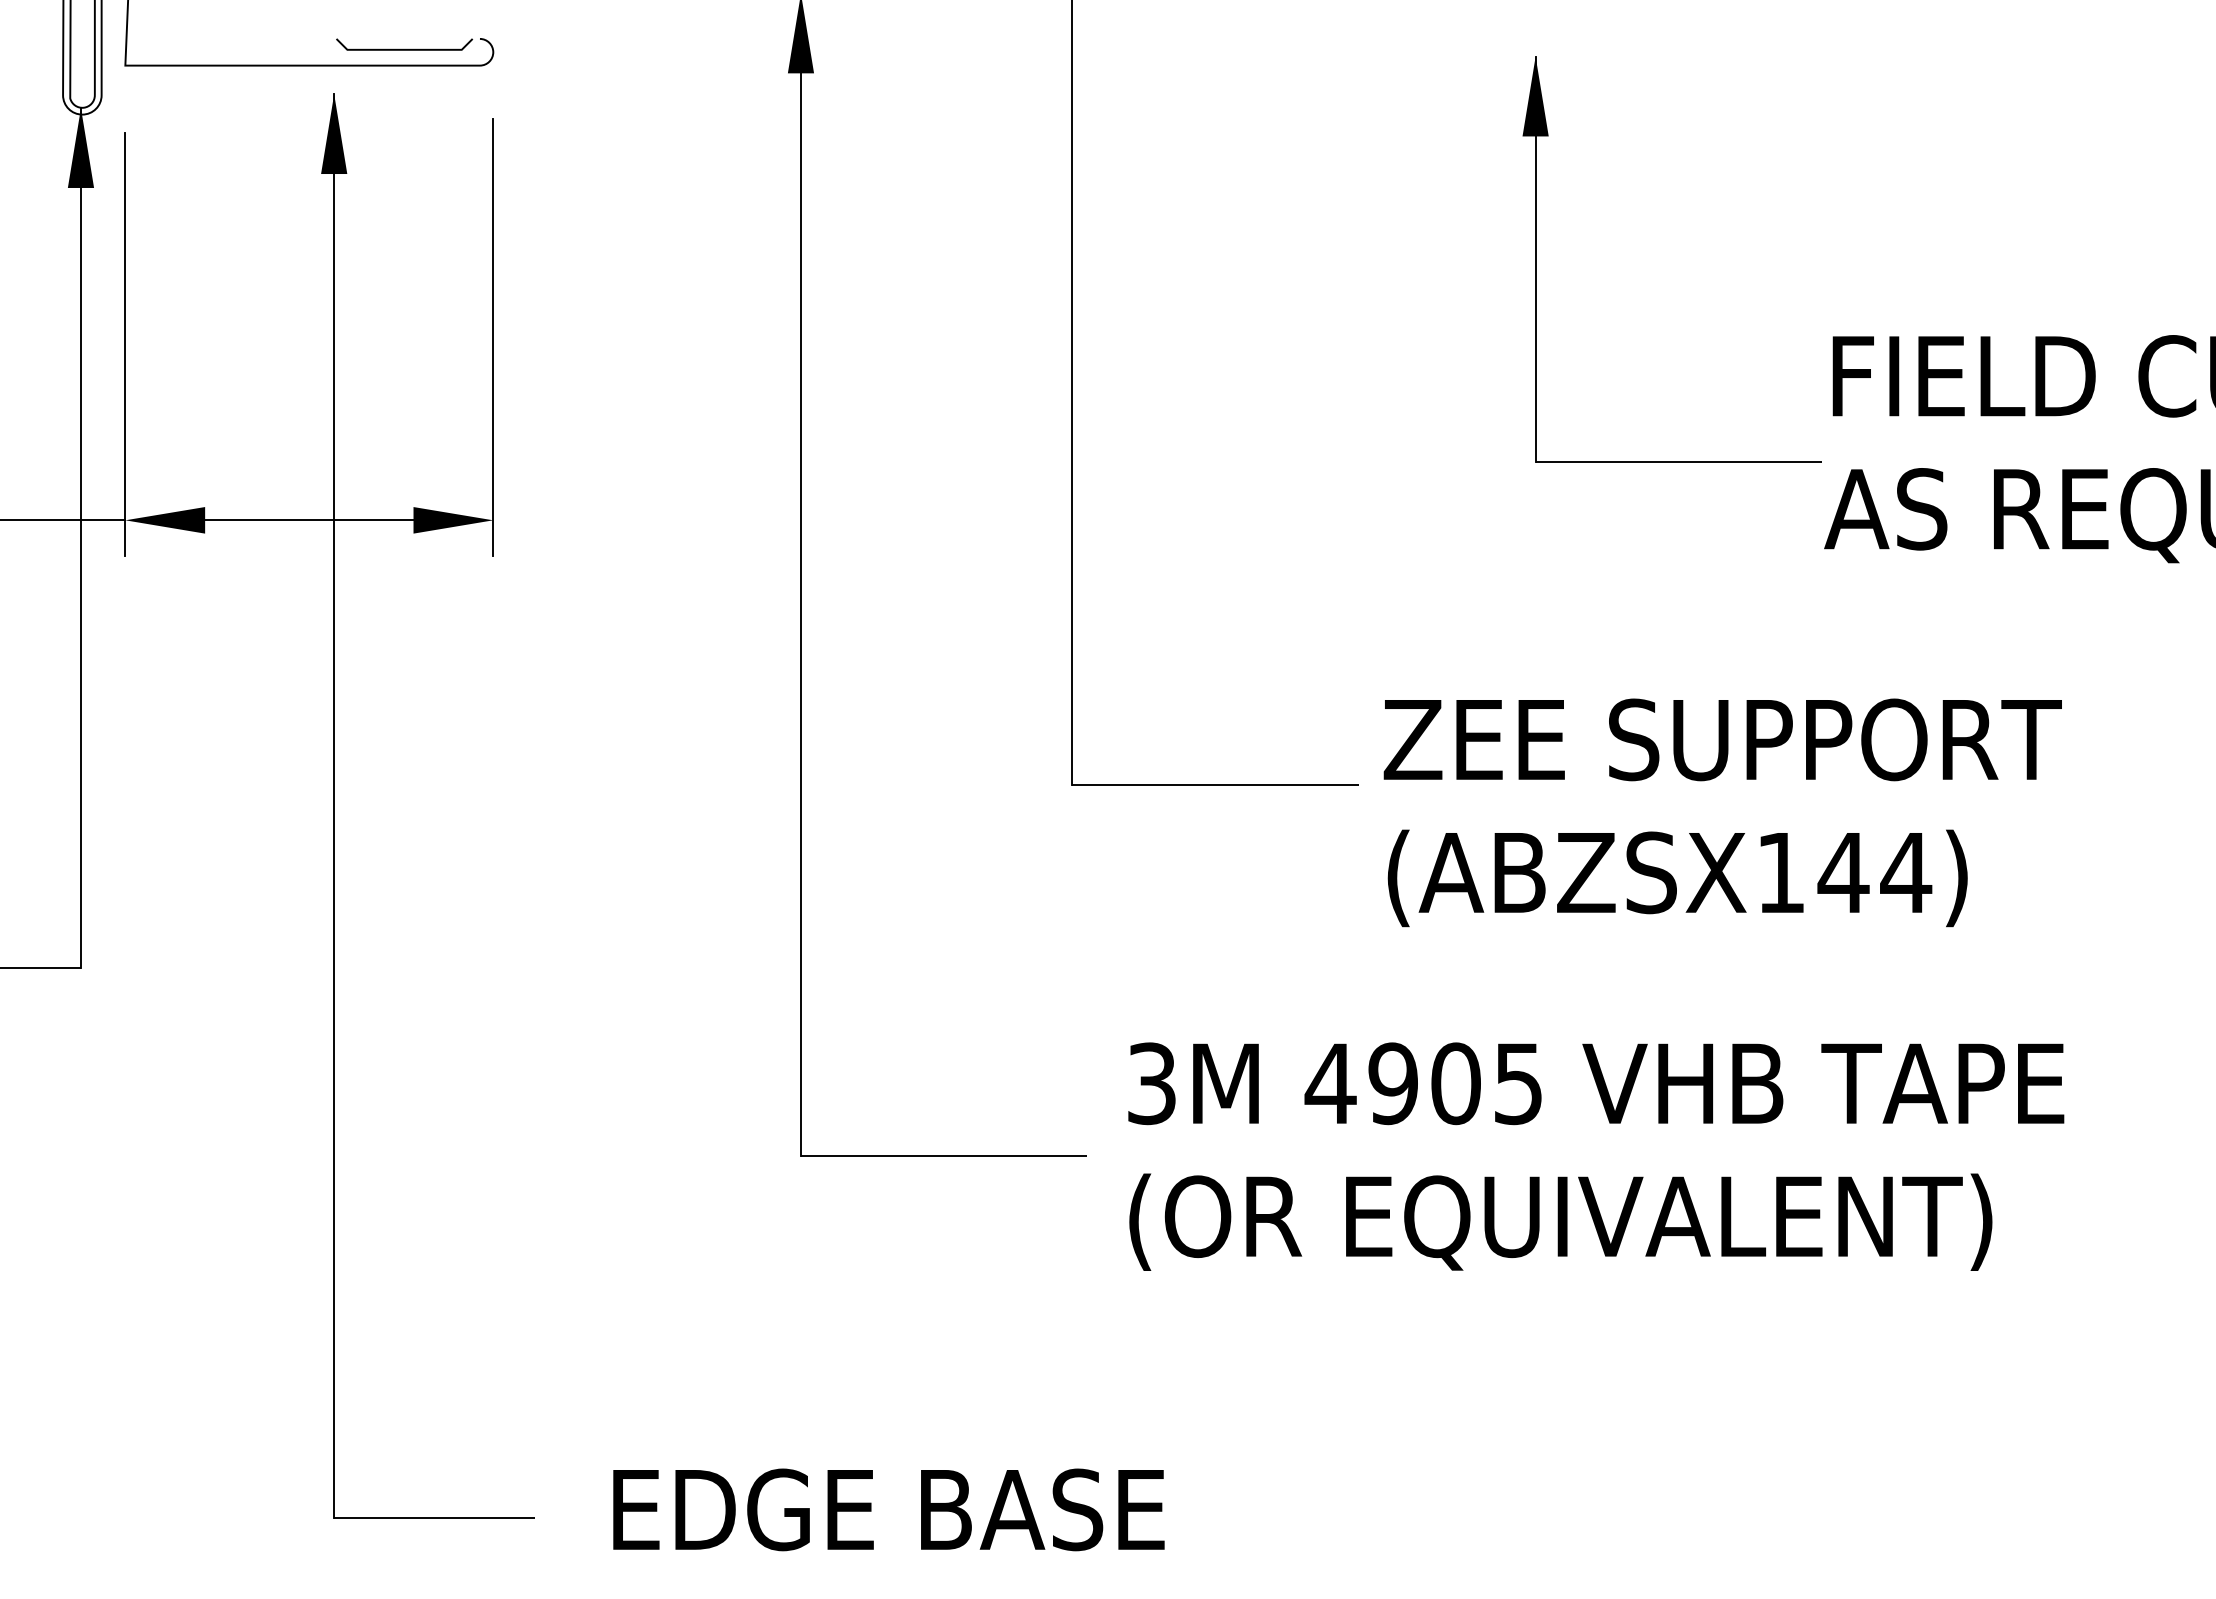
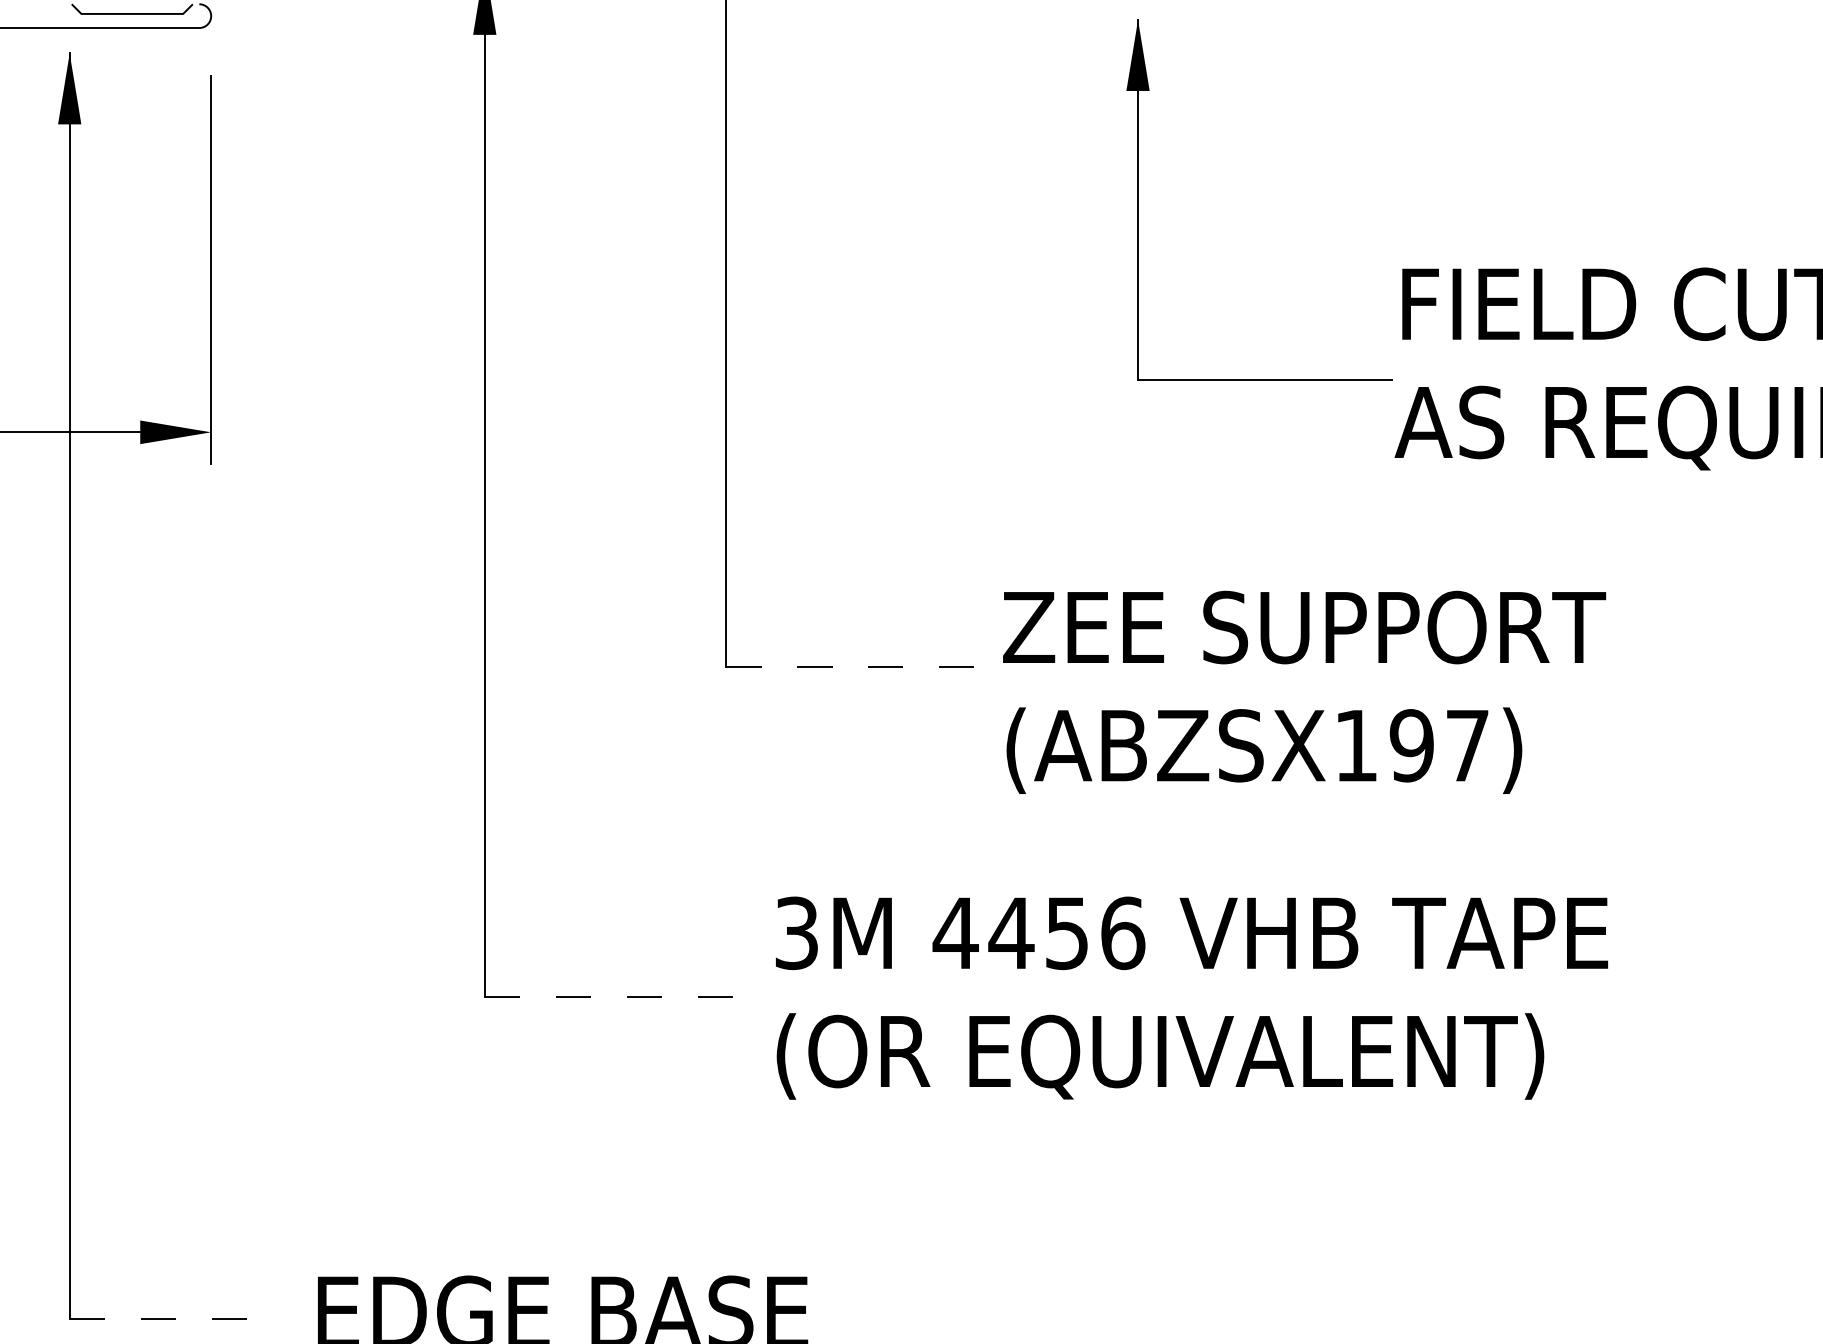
line: (1216, 784) -> (854, 667), solid -> dashed
text: (1874, 872) -> (1439, 745), (ABZSX144) -> (ABZSX197)
text: (1455, 1083) -> (1066, 933), 4905 -> 4456
line: (944, 1155) -> (612, 997), solid -> dashed
line: (434, 1517) -> (158, 1319), solid -> dashed

